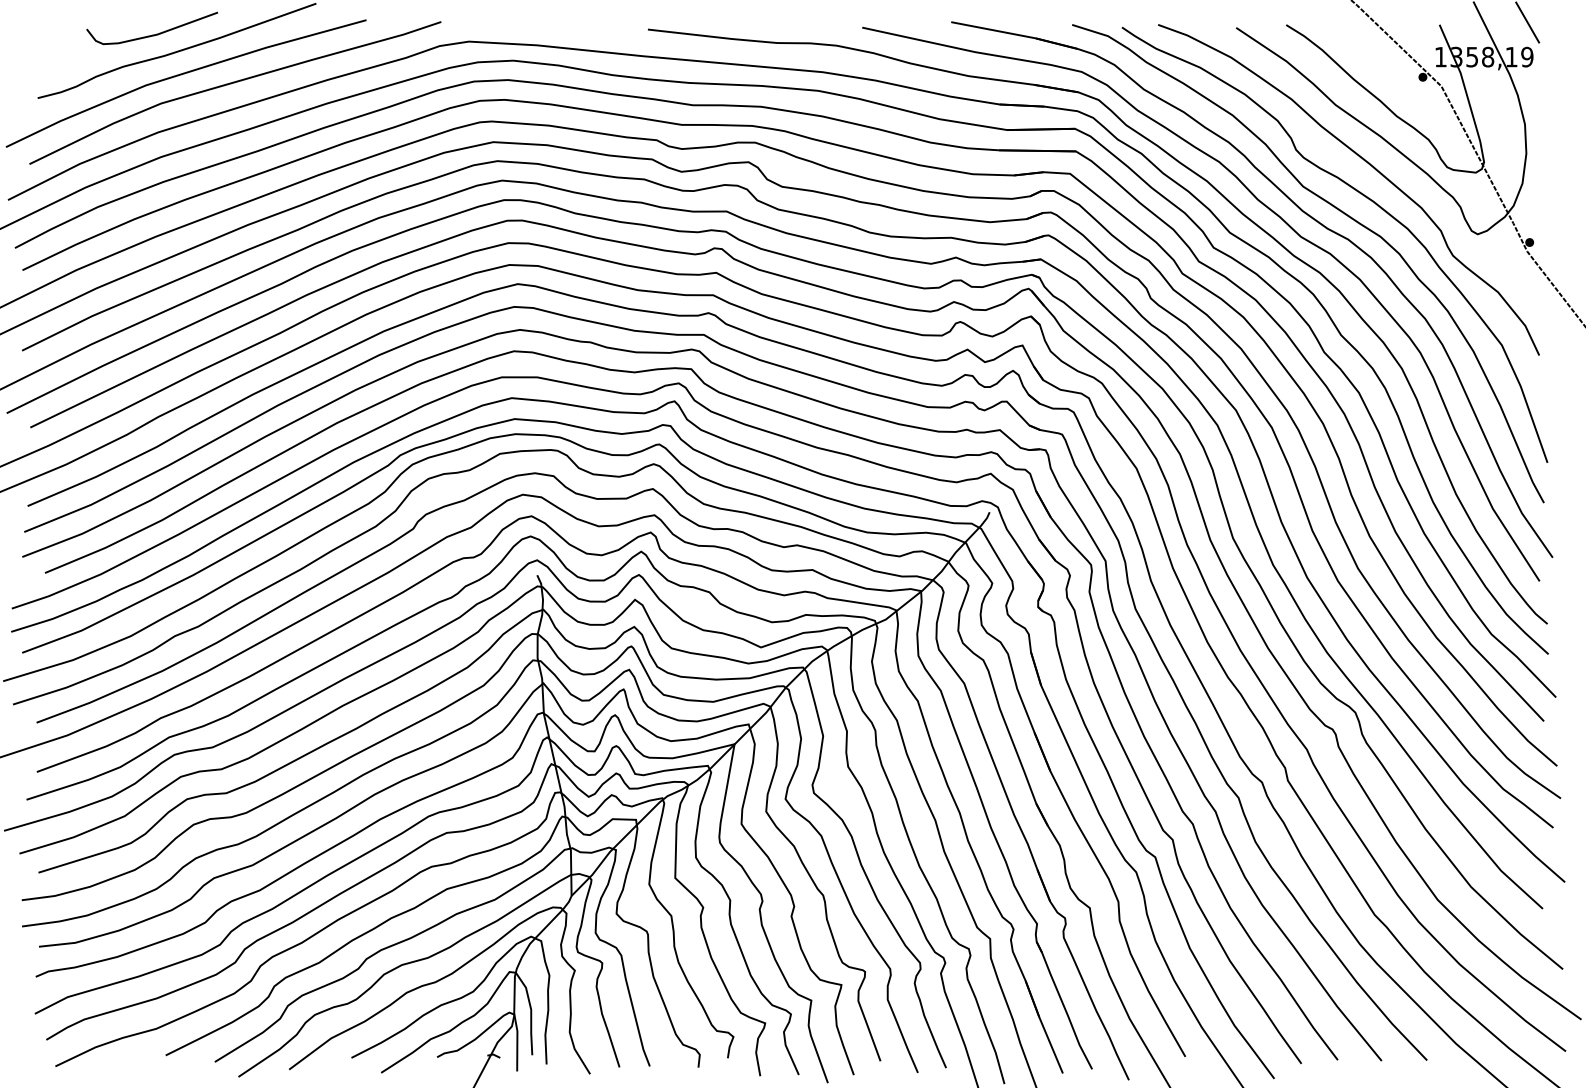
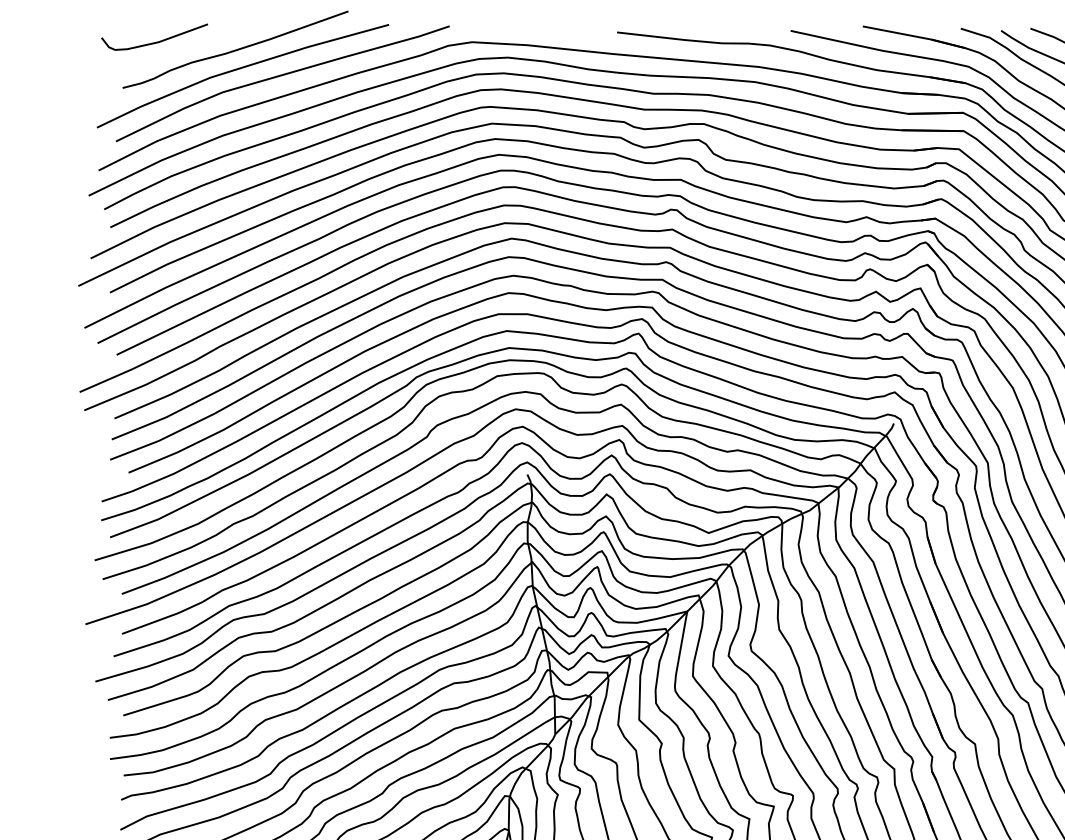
curve: (152, 34) -> (154, 42), moved

